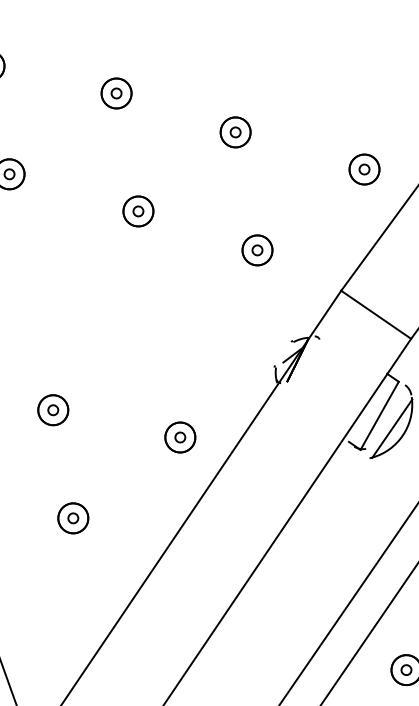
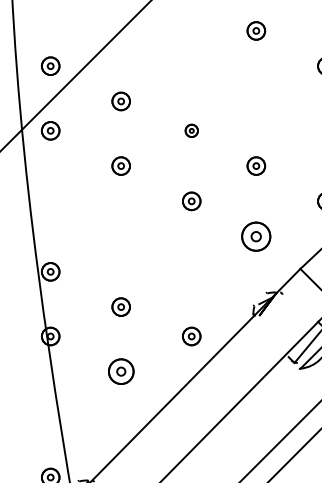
part: (116, 92) -> (191, 130), size x0.7
part: (257, 250) -> (256, 236), size x1.6
part: (72, 518) -> (120, 371), size x1.4

